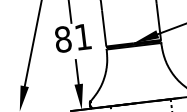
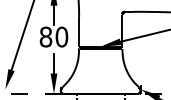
text: (82, 36) -> (61, 36), 81 -> 80

